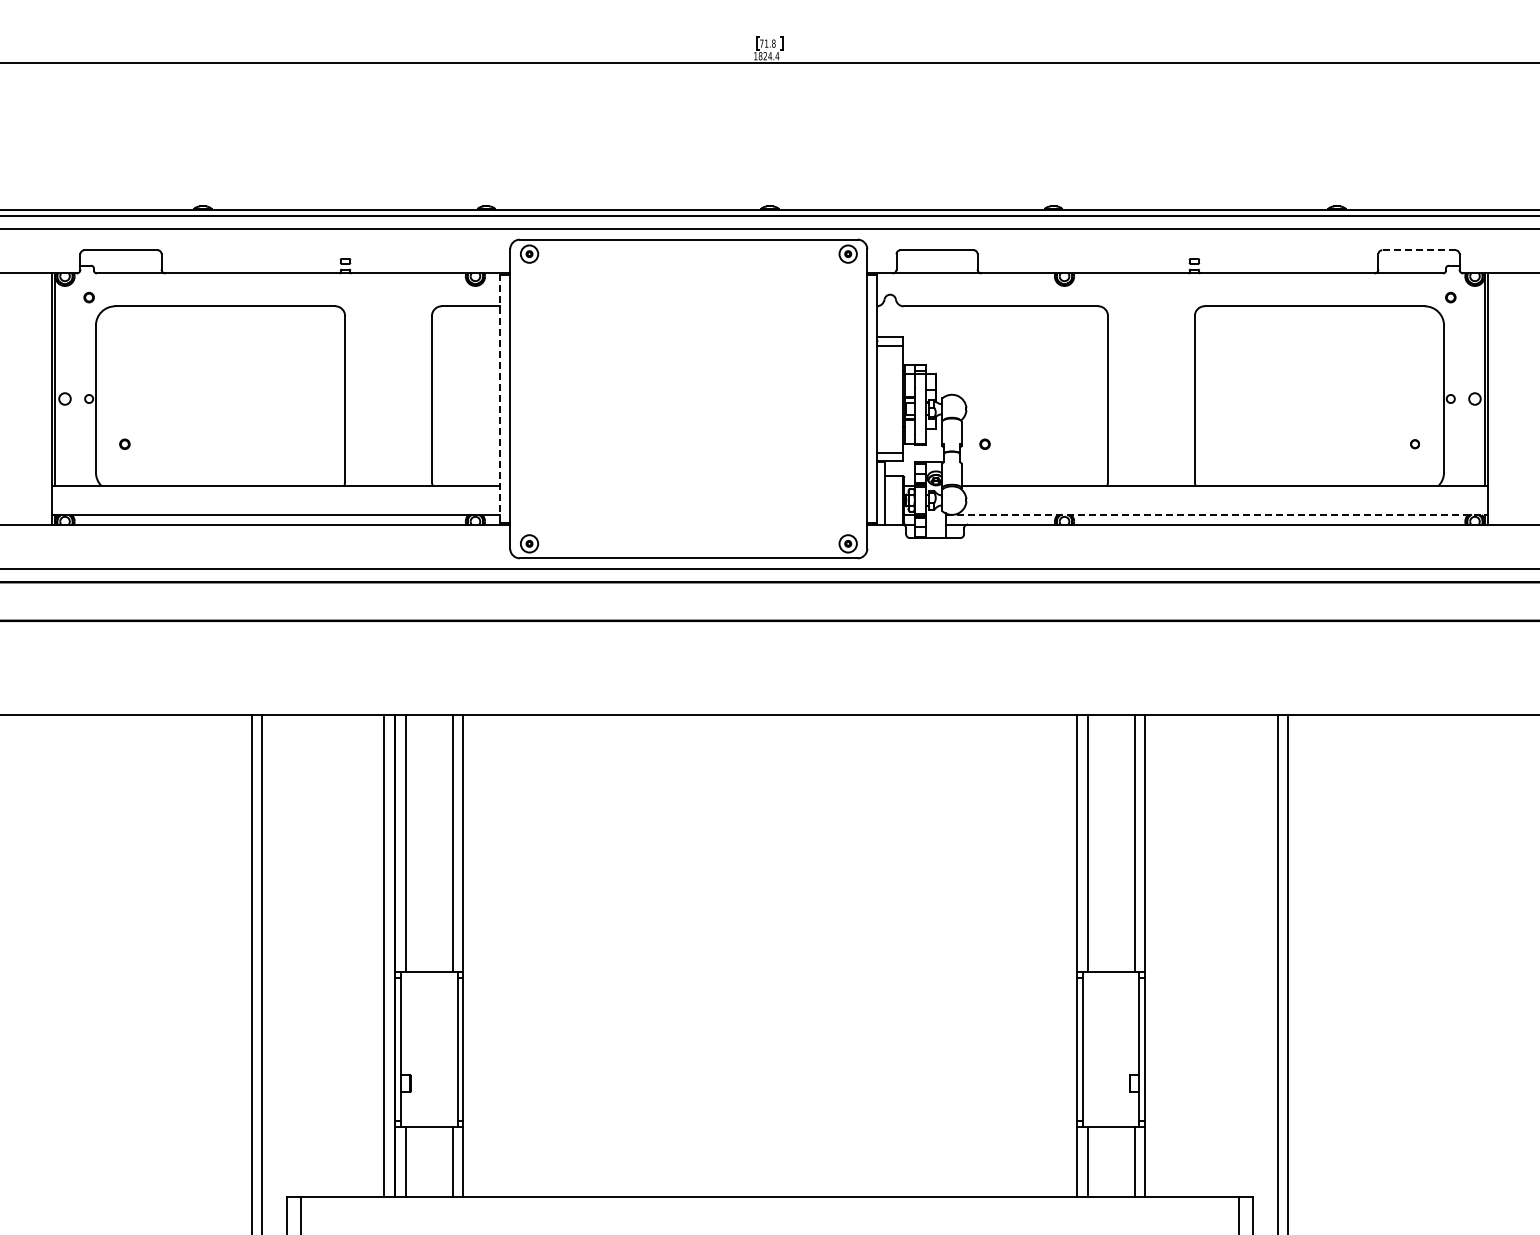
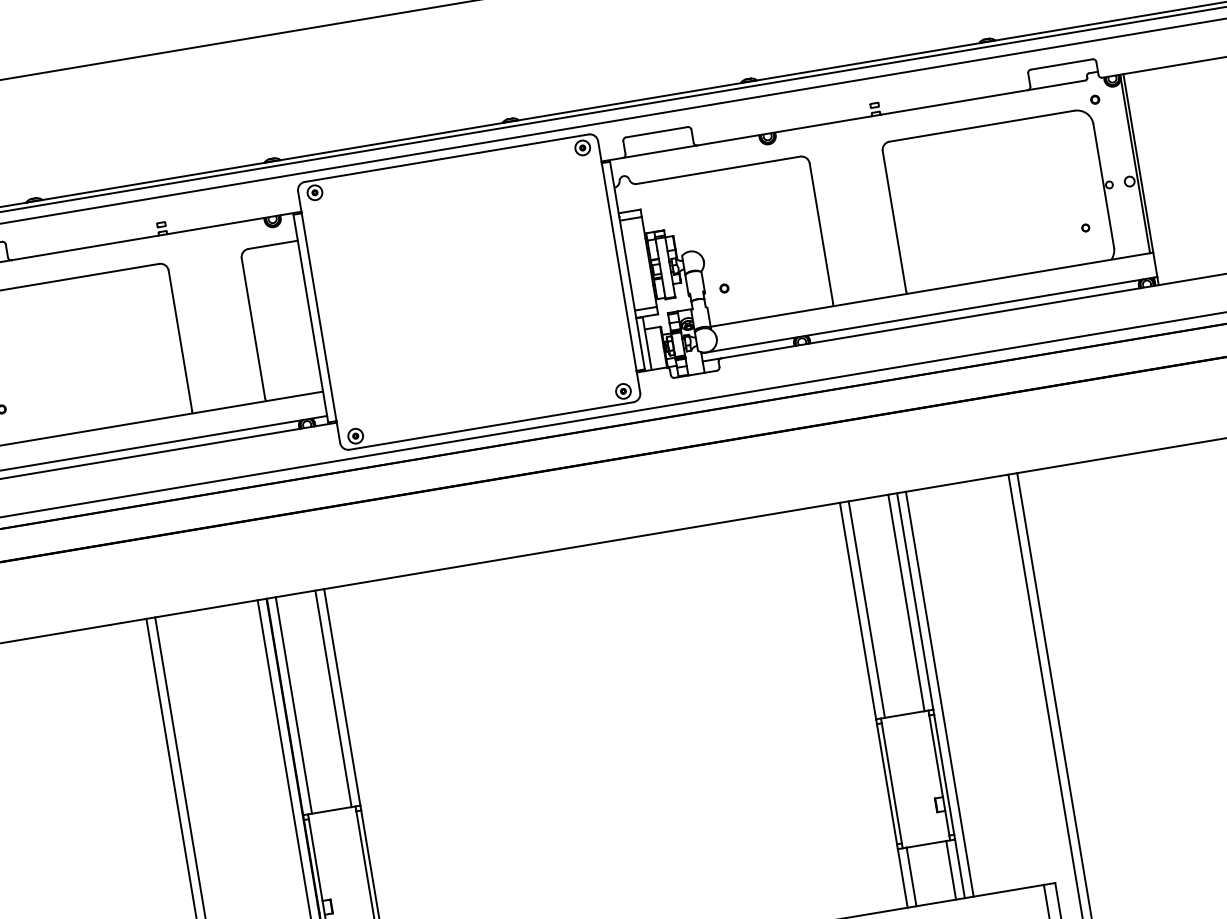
line: (1418, 250) -> (1061, 64), dashed -> solid
line: (500, 399) -> (311, 319), dashed -> solid
line: (1217, 514) -> (929, 314), dashed -> solid
line: (1155, 955) -> (939, 694), added

